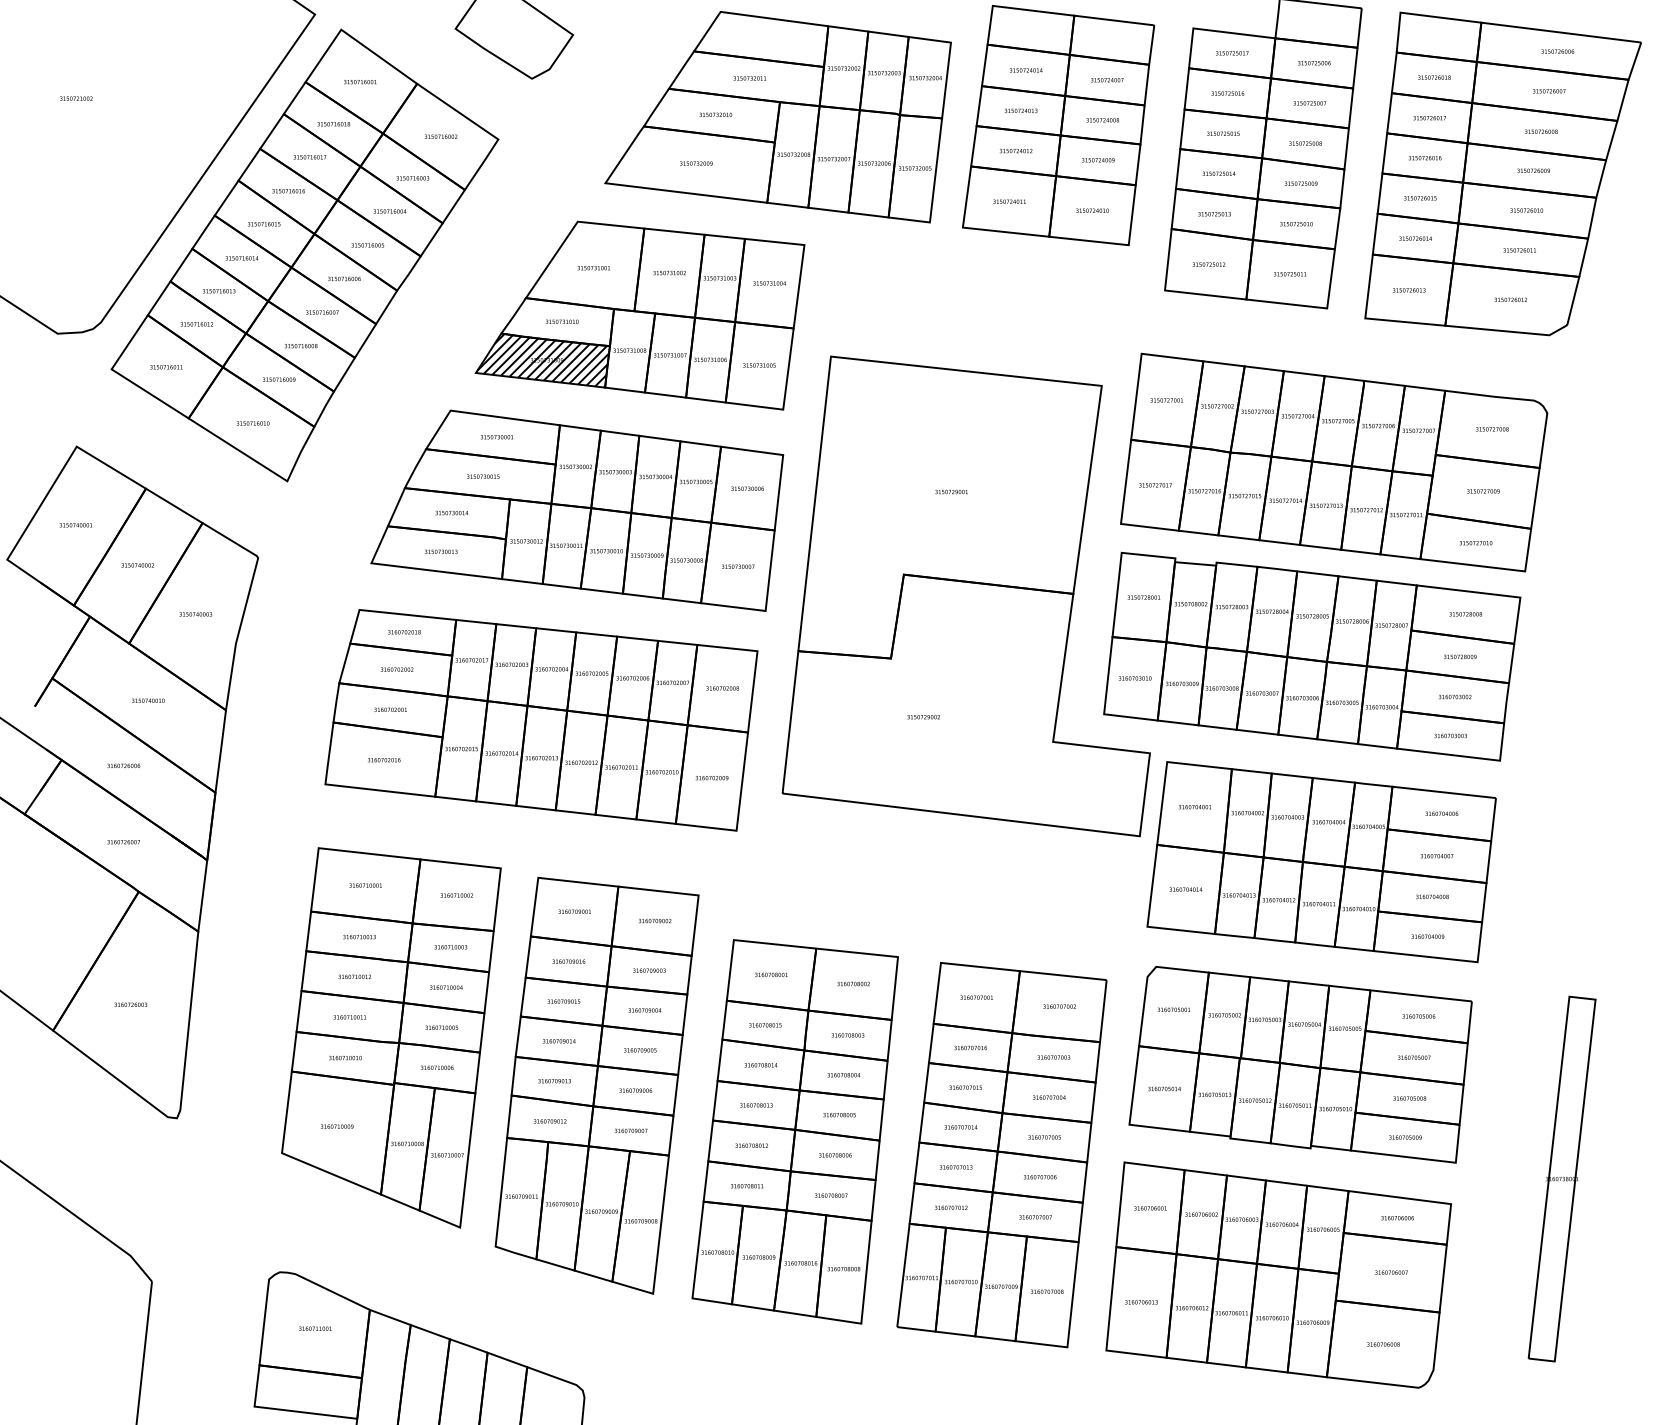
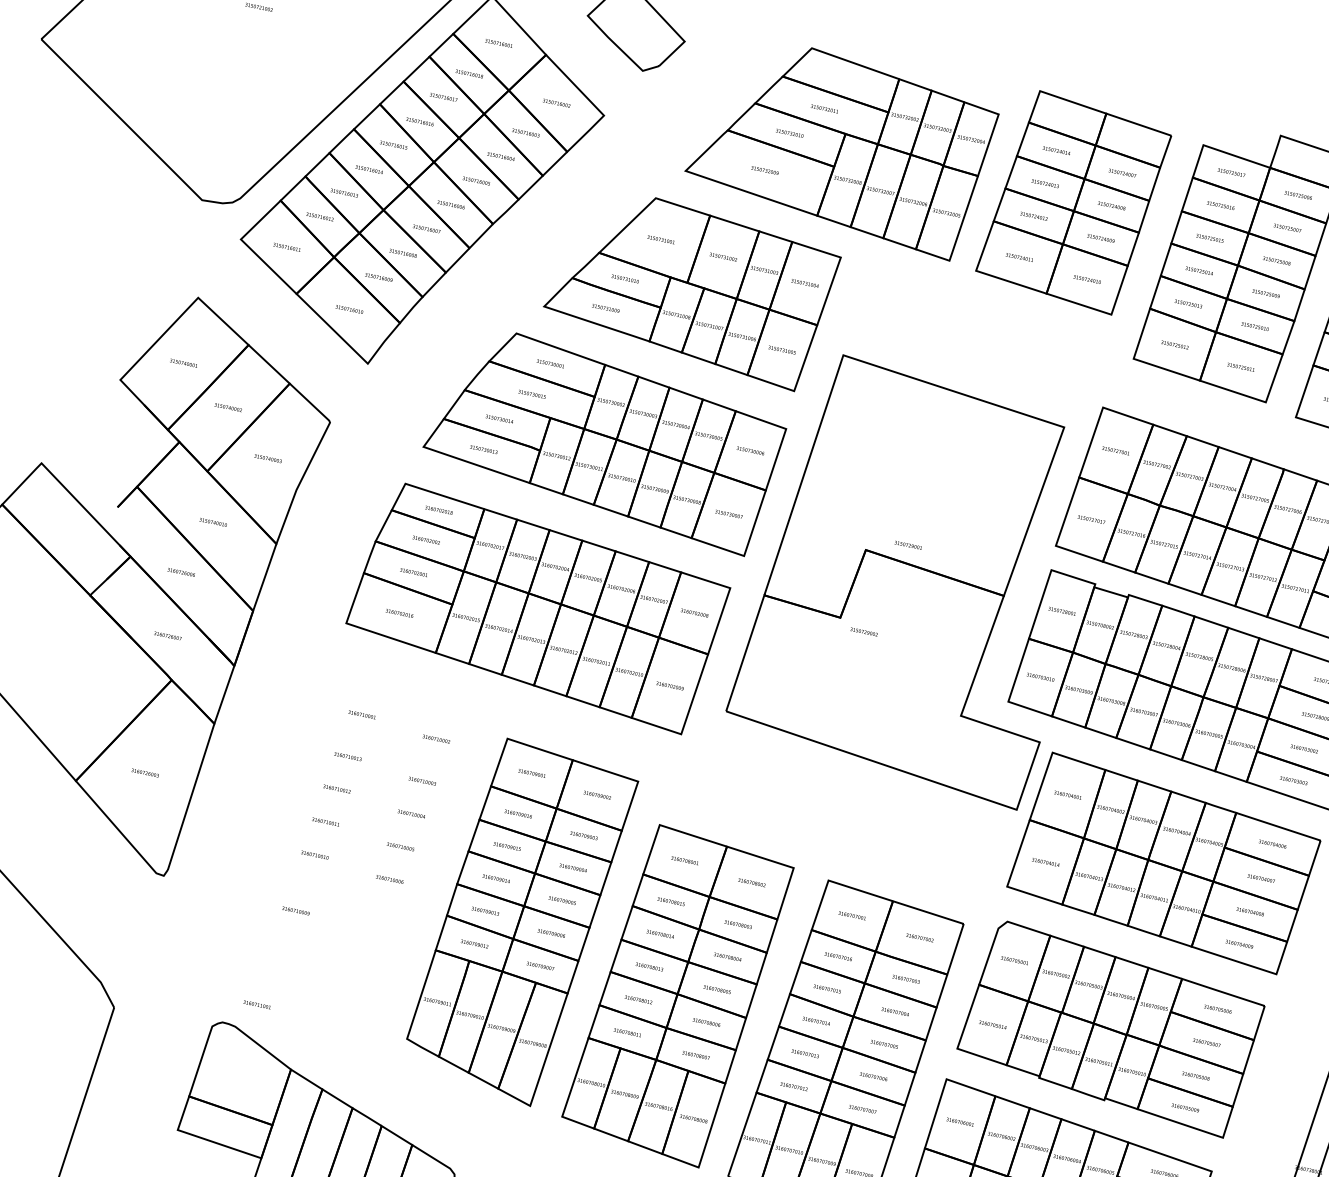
hatch: (543, 360) -> (602, 307), removed
text: (951, 491) -> (908, 544), moved
text: (923, 717) -> (863, 632), moved
part: (391, 1037) -> (356, 846), removed
text: (315, 1328) -> (257, 1004), moved

